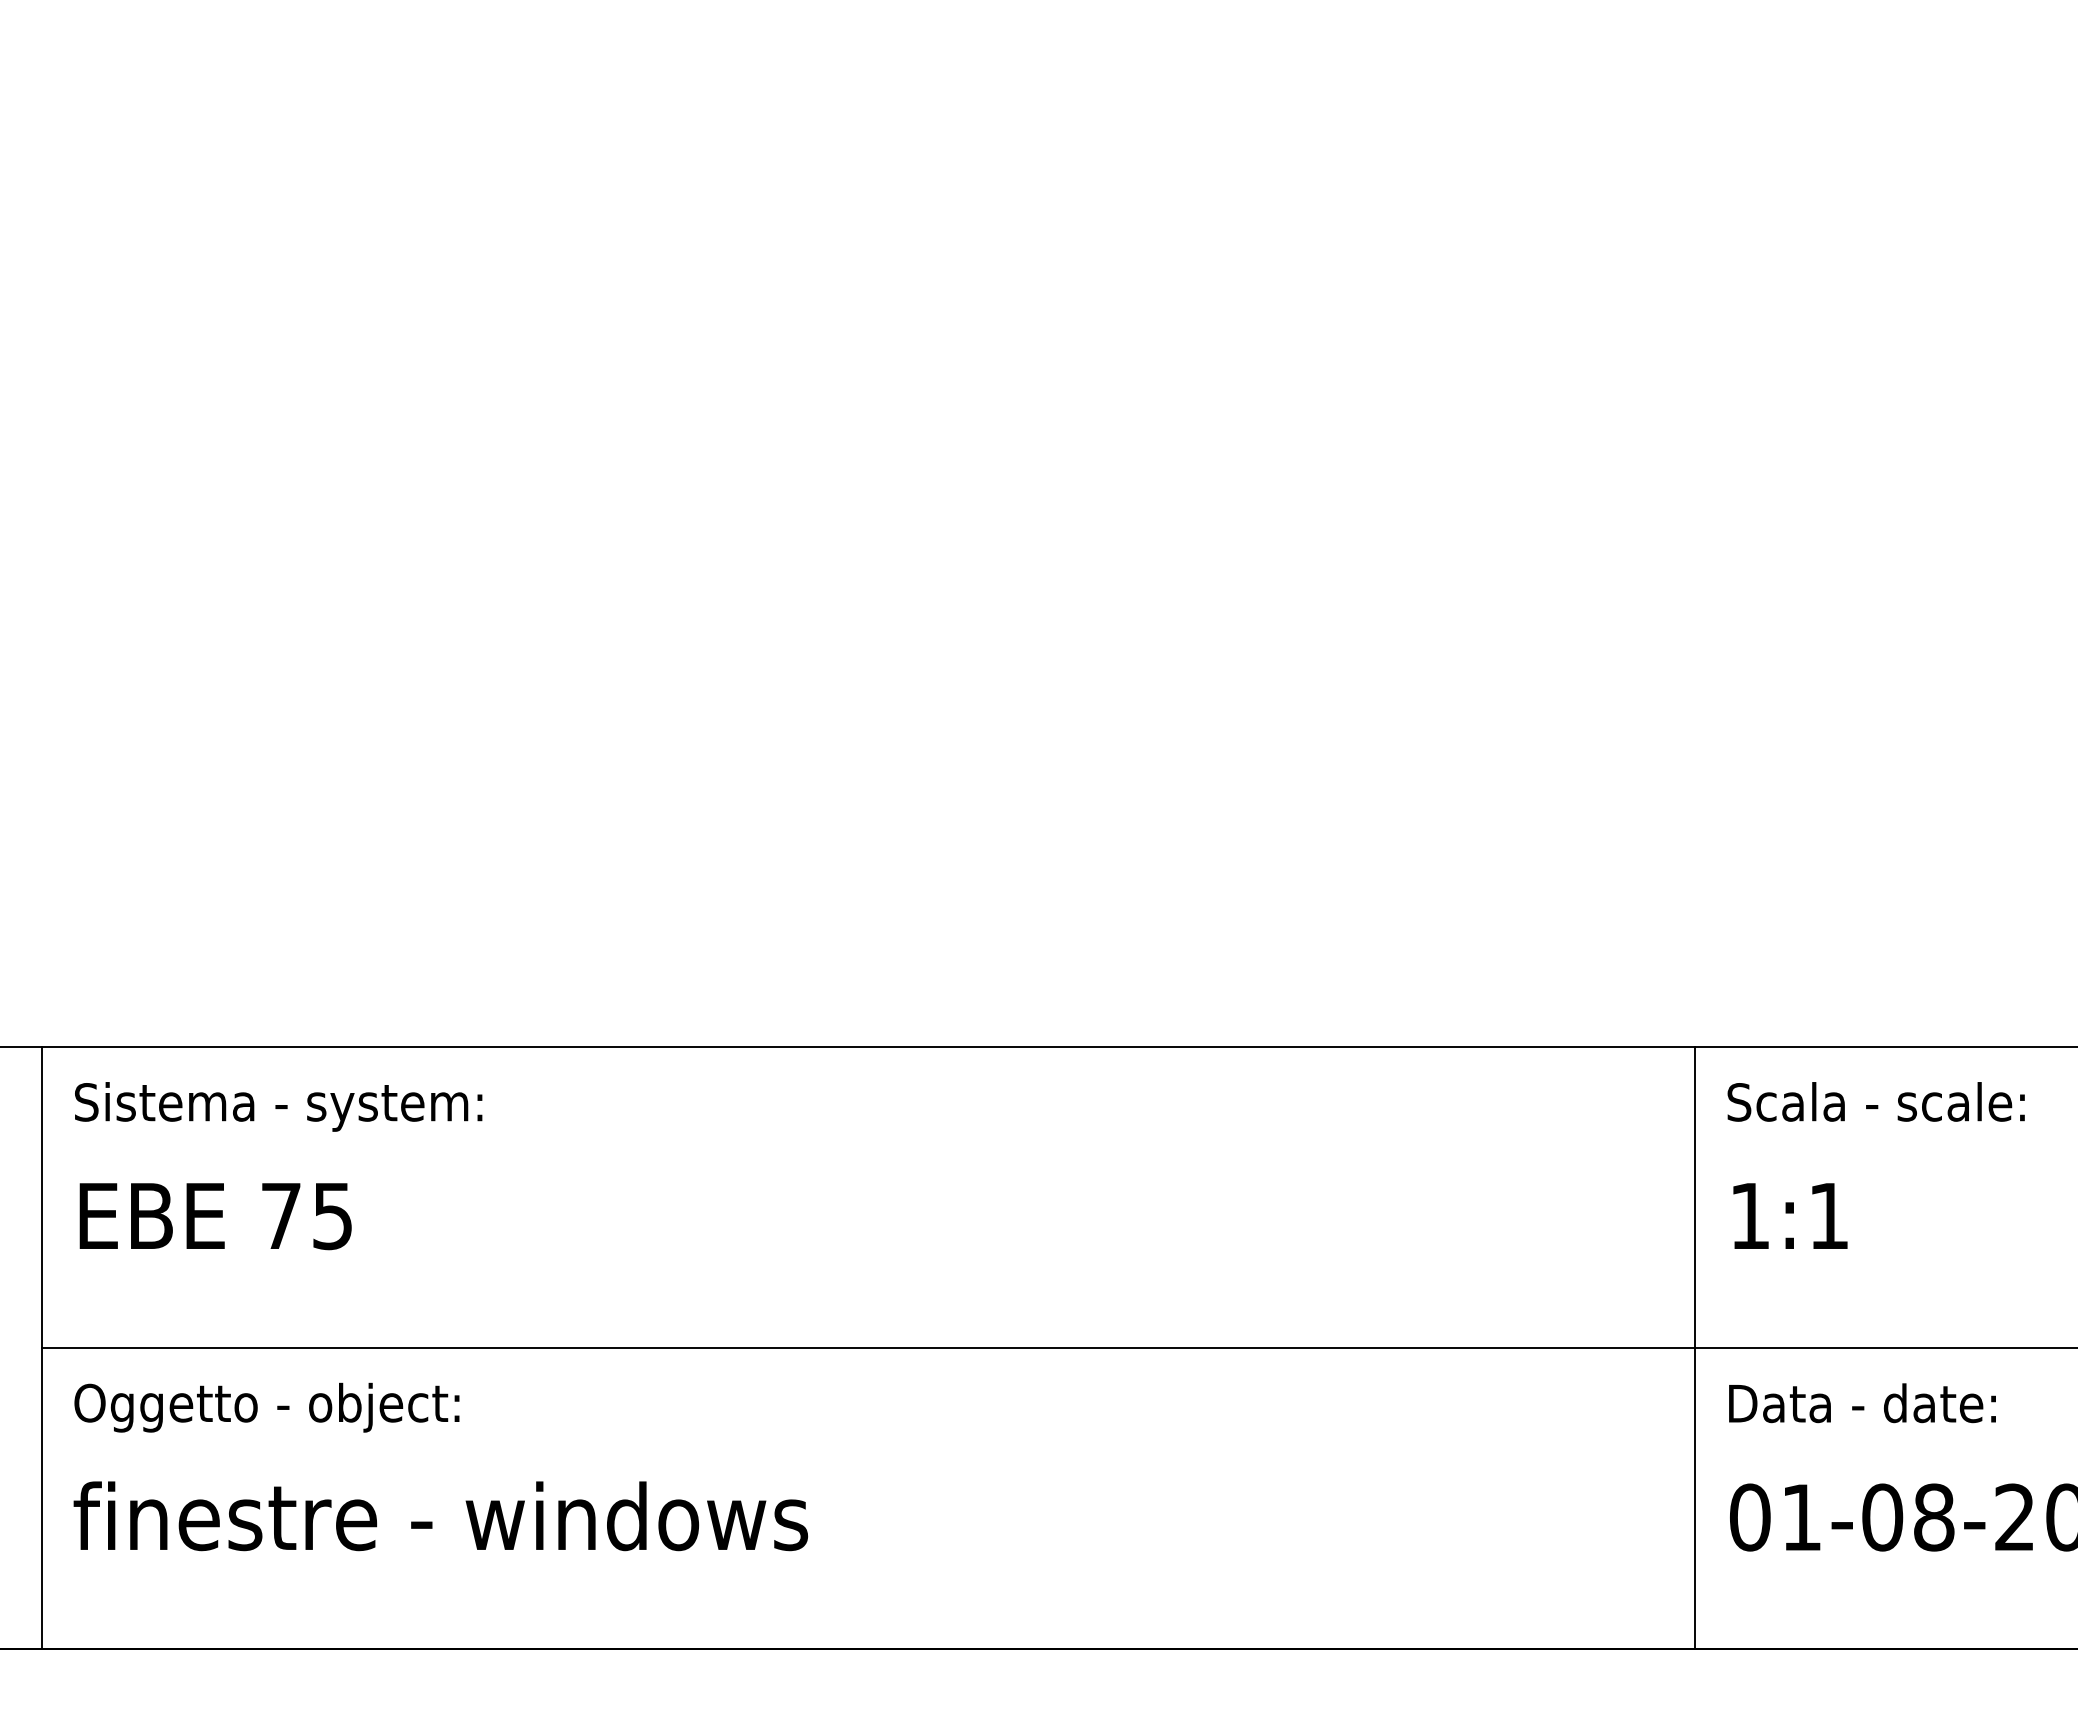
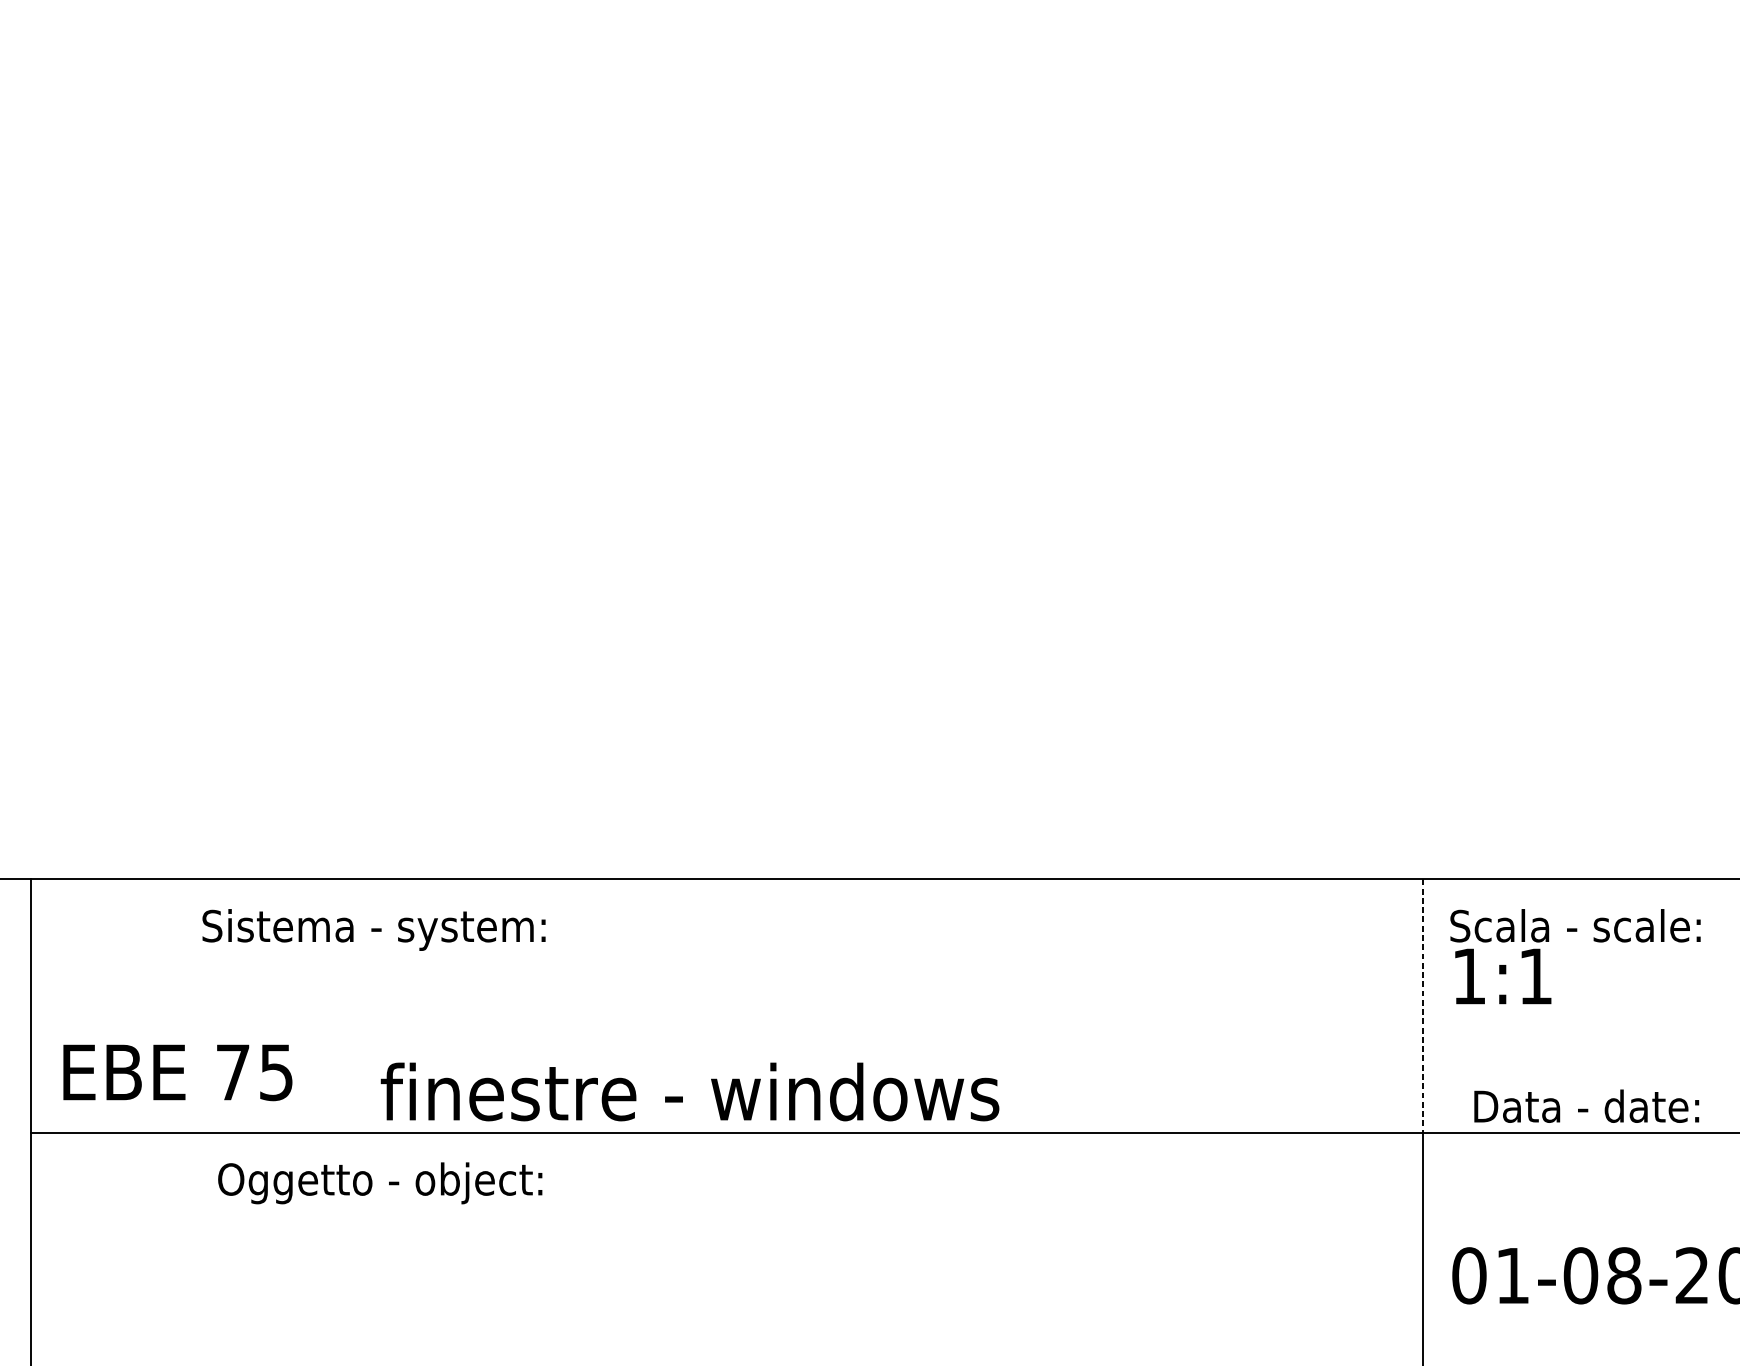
text: (278, 1106) -> (373, 929), moved
line: (1694, 1197) -> (1422, 1006), solid -> dashed
text: (1790, 1215) -> (1503, 975), moved
text: (215, 1216) -> (177, 1072), moved
text: (1862, 1403) -> (1586, 1106), moved
text: (266, 1407) -> (379, 1183), moved
text: (440, 1516) -> (689, 1092), moved

